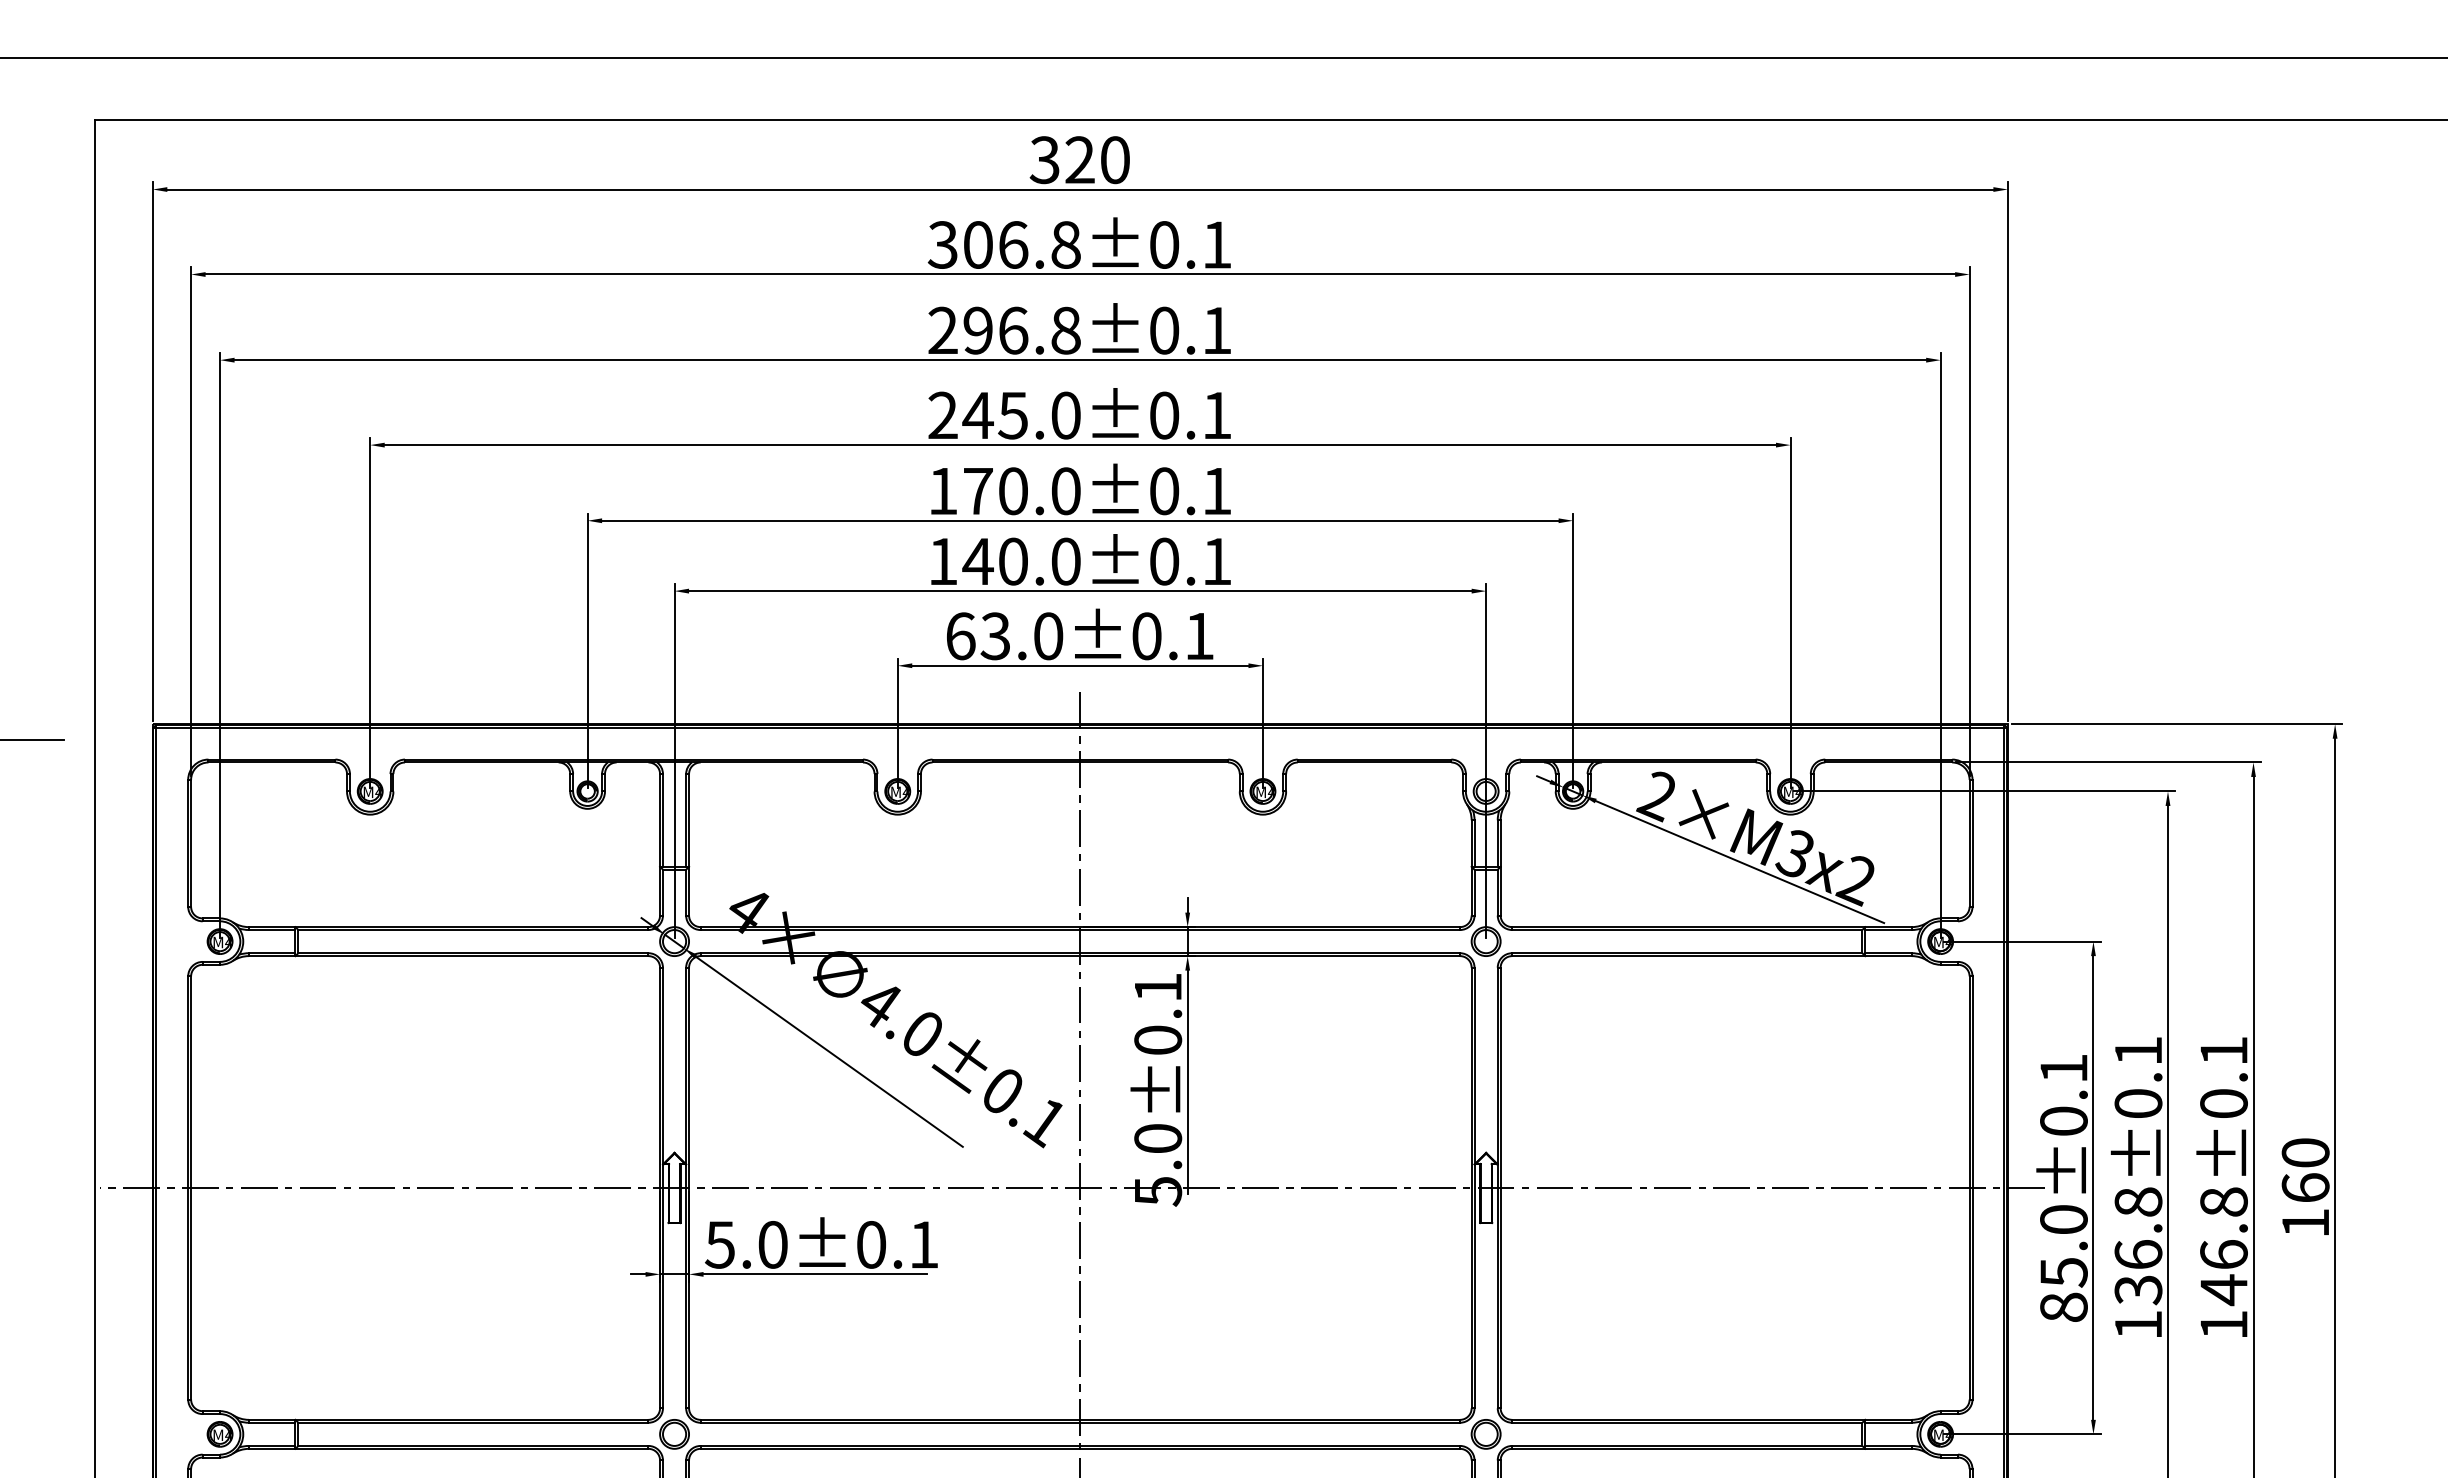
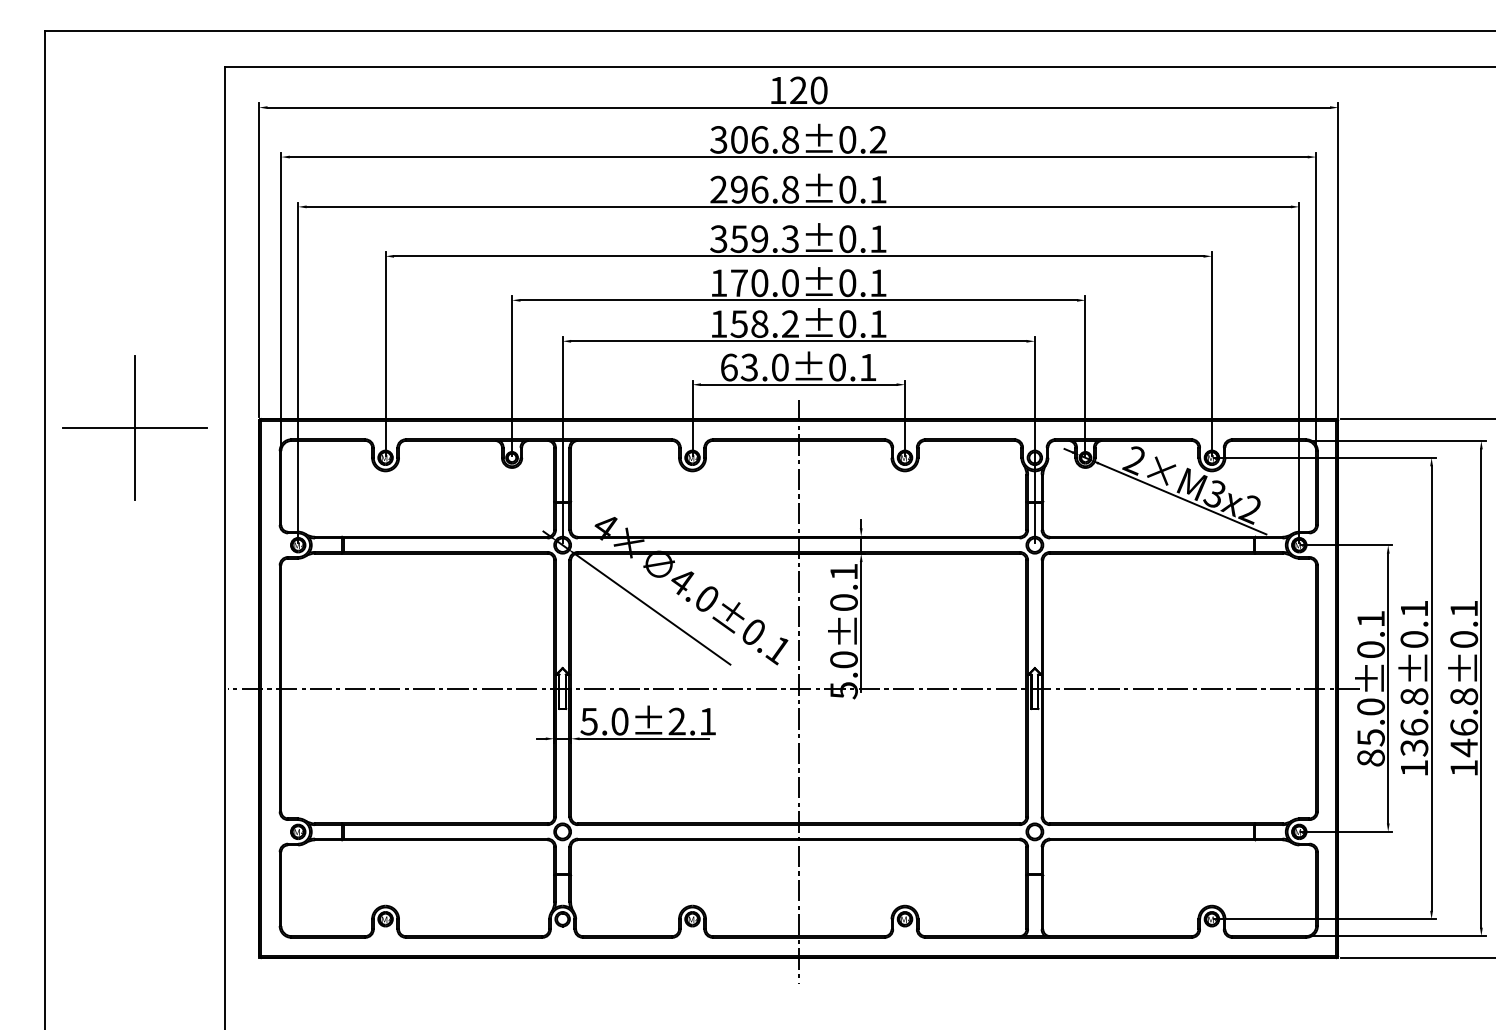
text: (1043, 160) -> (777, 90), 320 -> 120
text: (1215, 244) -> (877, 139), 306.8±0.1 -> 306.8±0.2
text: (1004, 416) -> (754, 239), 245.0±0.1 -> 359.3±0.1
text: (1021, 562) -> (764, 324), 140.0±0.1 -> 158.2±0.1
text: (870, 1244) -> (676, 721), 5.0±0.1 -> 5.0±2.1

